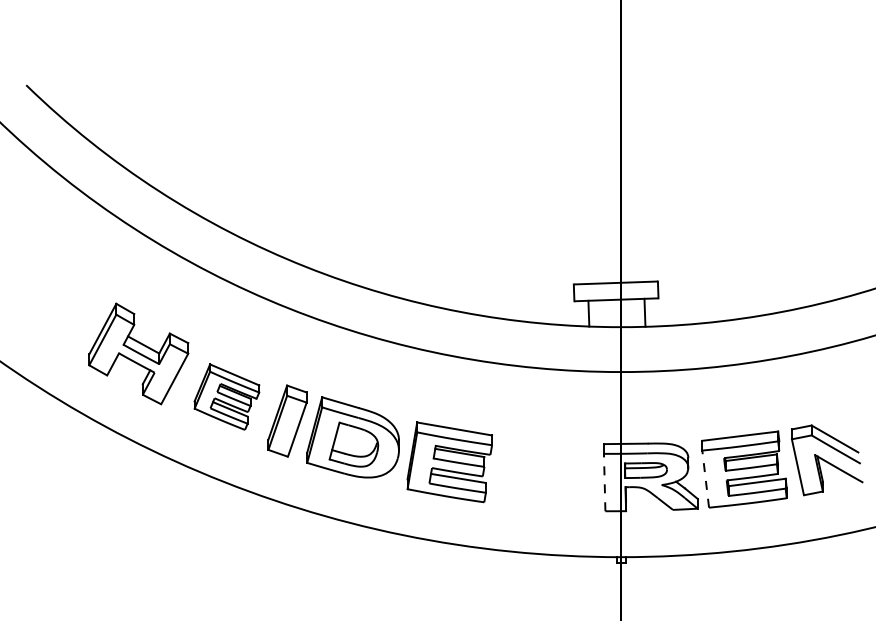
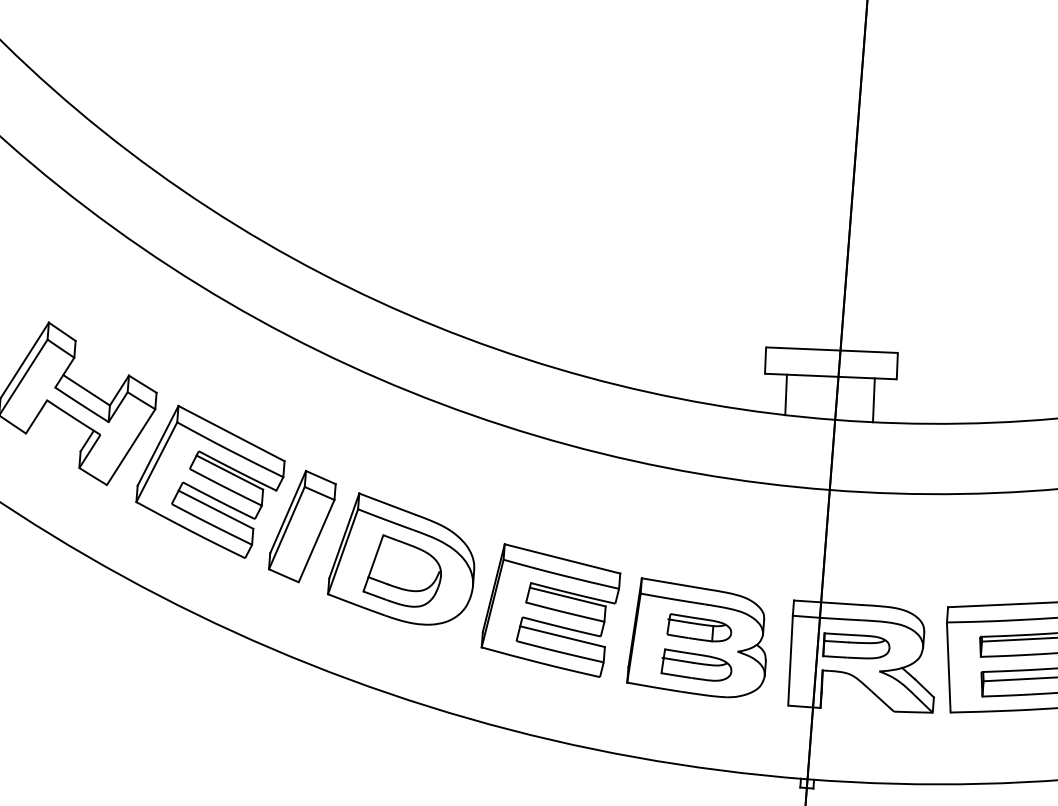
part: (226, 396) -> (209, 480), size x1.43
part: (545, 472) -> (699, 637), added
line: (705, 479) -> (948, 668), dashed -> solid
line: (604, 482) -> (790, 660), dashed -> solid

